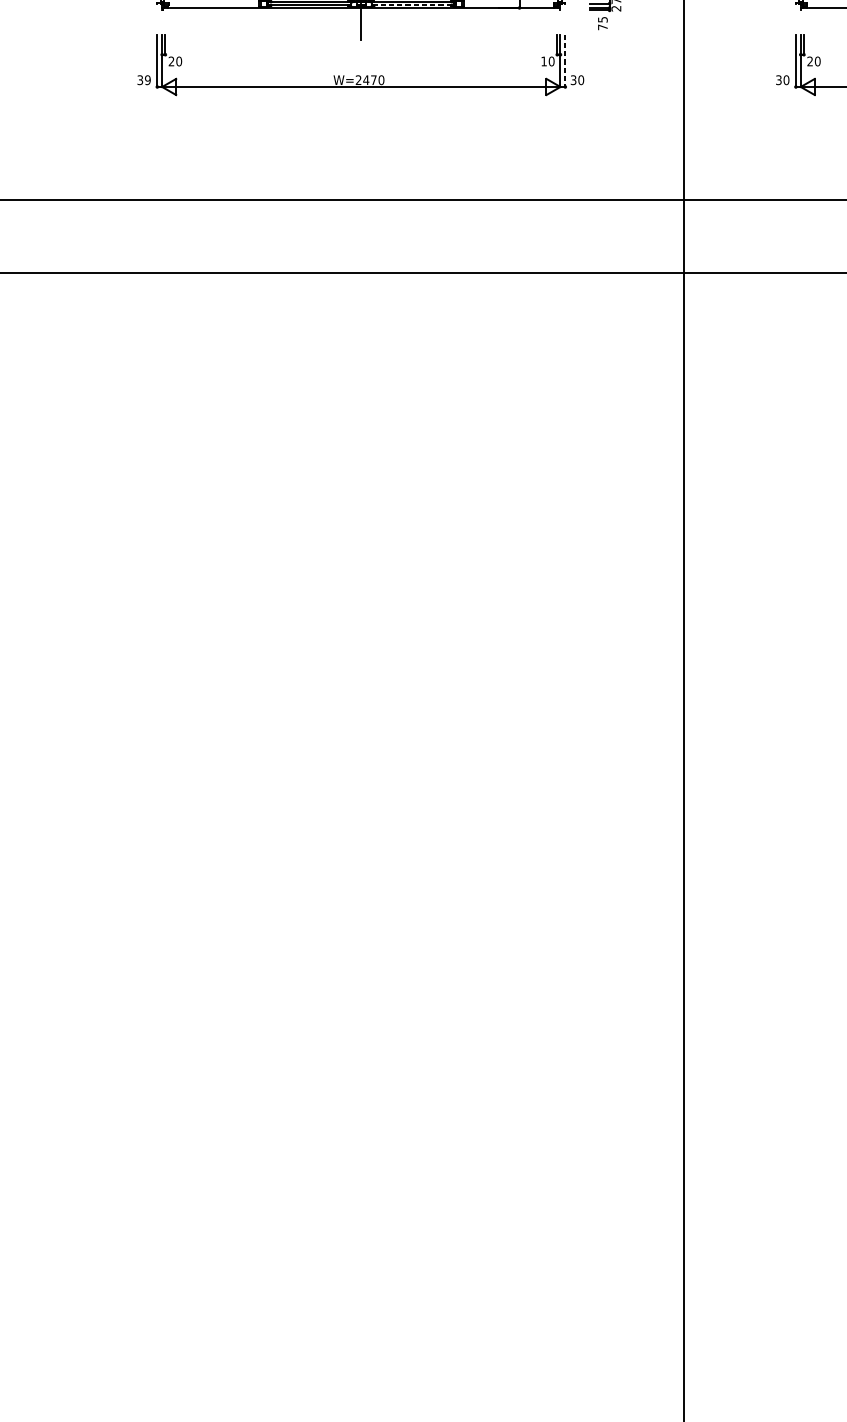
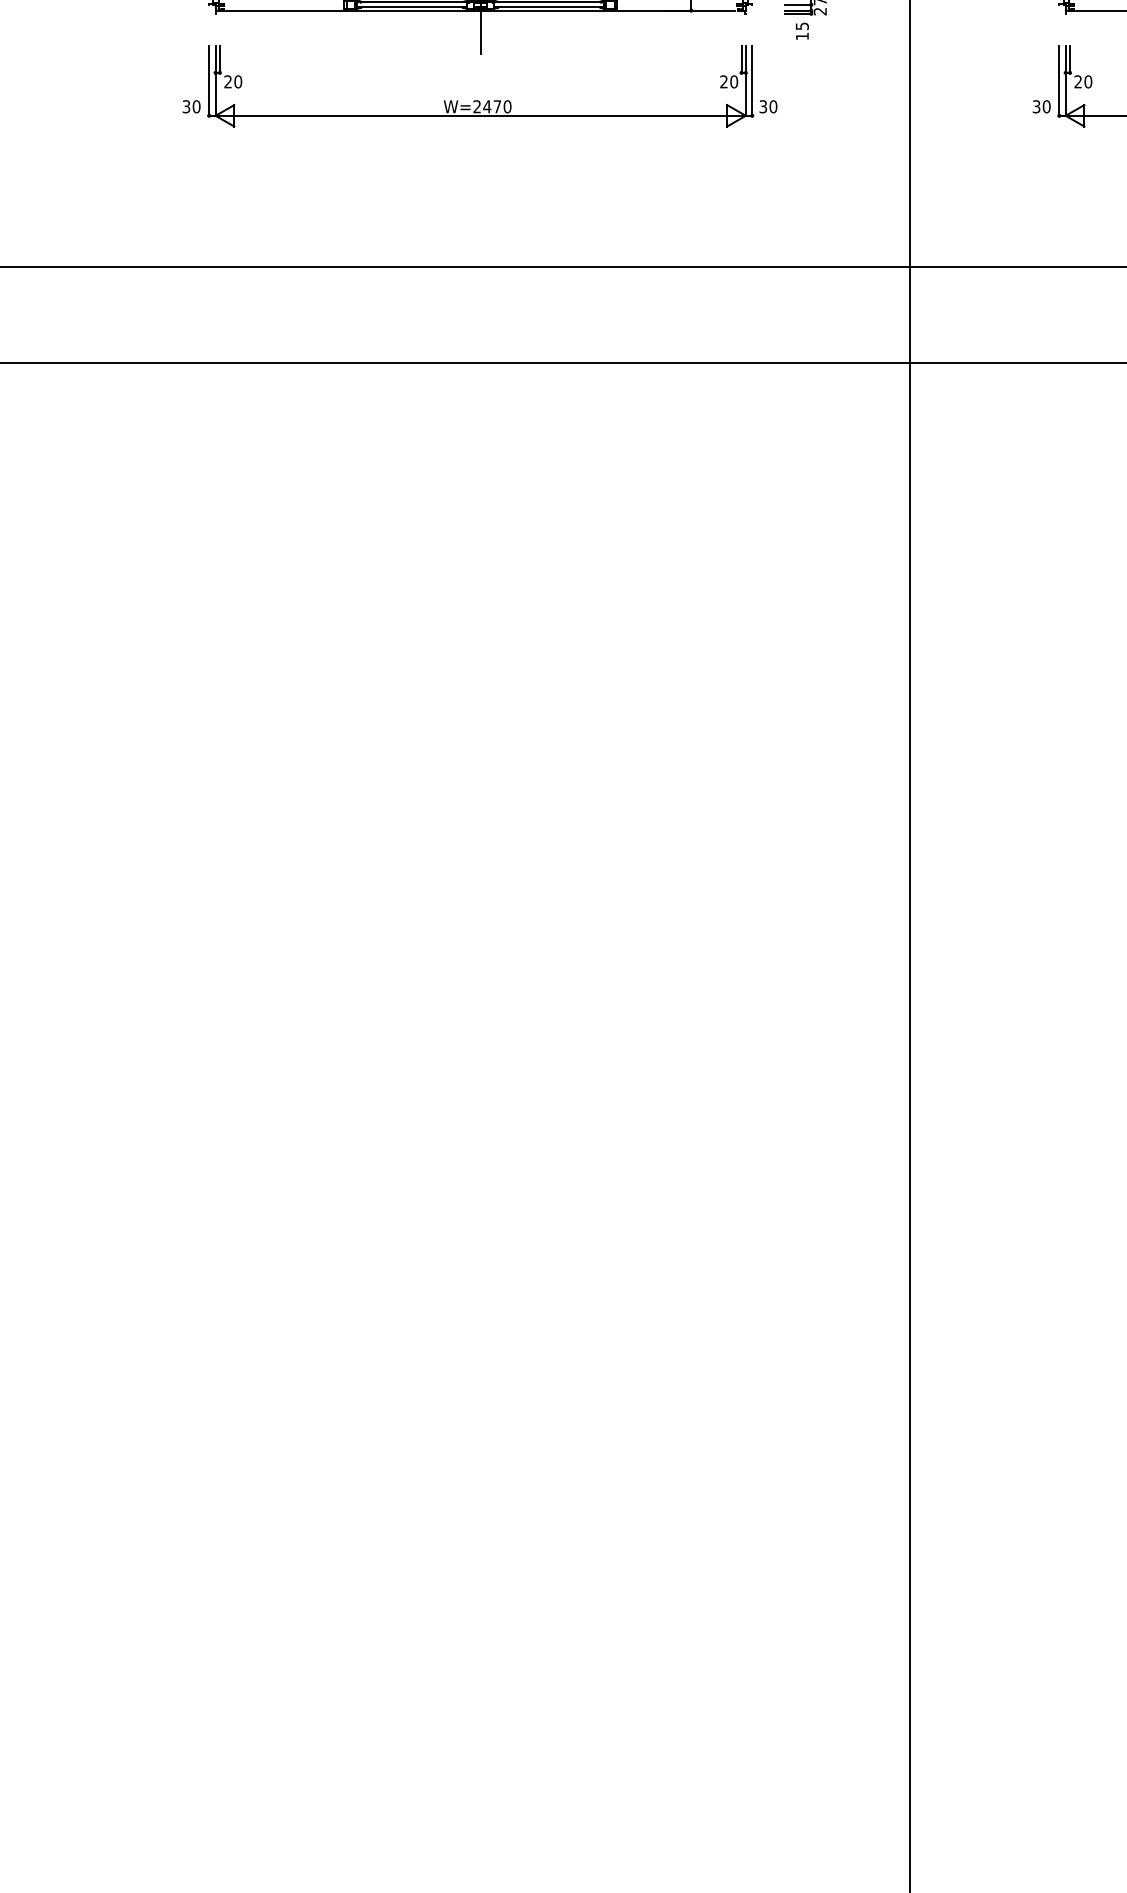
line: (412, 4) -> (549, 6), dashed -> solid
text: (602, 27) -> (801, 36), 75 -> 15
line: (565, 60) -> (752, 80), dashed -> solid
text: (543, 61) -> (723, 81), 10 -> 20
text: (147, 79) -> (196, 106), 39 -> 30

